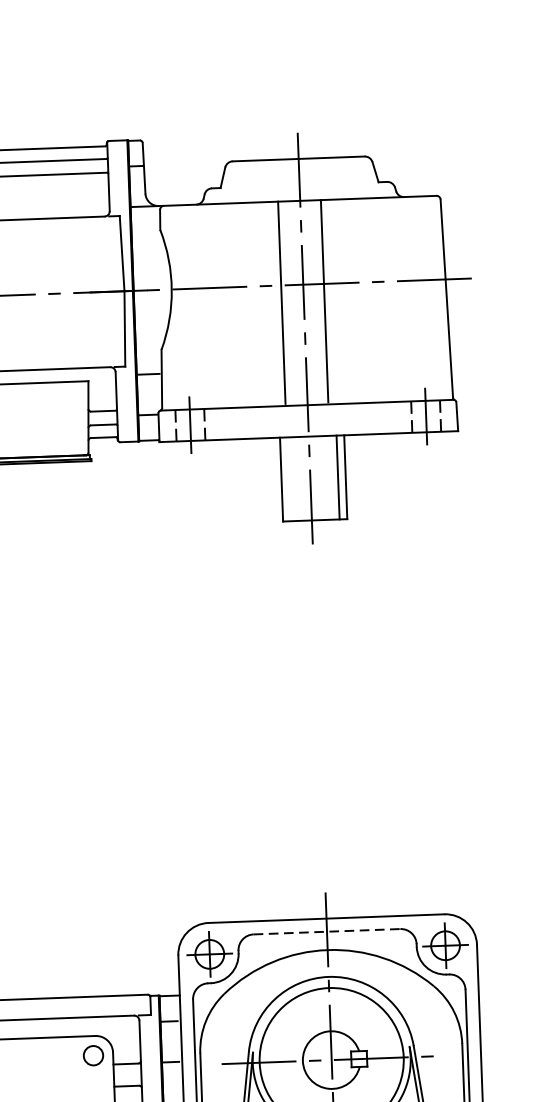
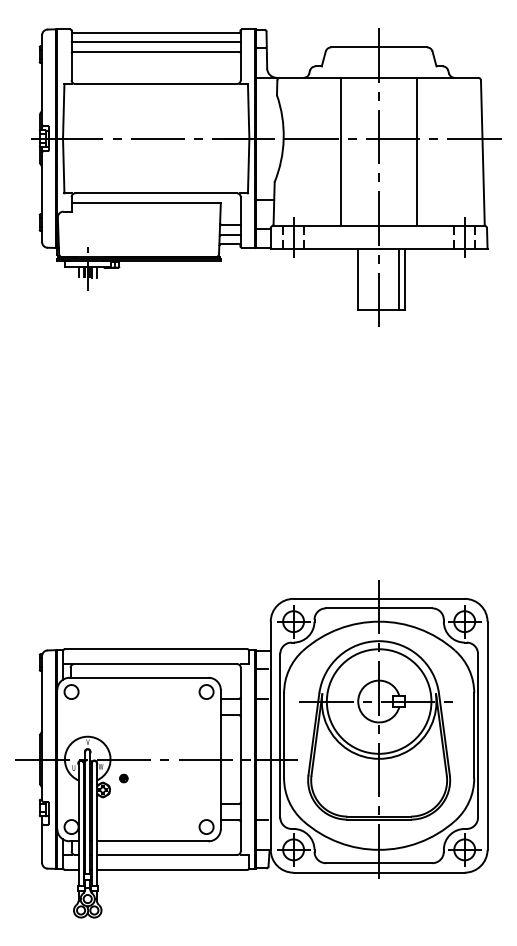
line: (324, 300) -> (417, 150), moved
line: (282, 301) -> (341, 150), moved
line: (327, 931) -> (379, 608), dashed -> solid

